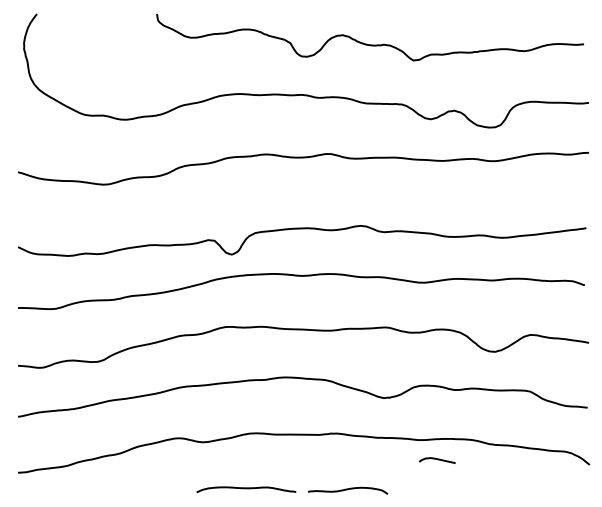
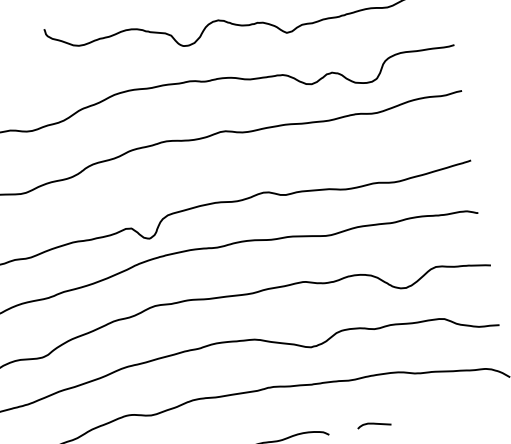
curve: (436, 459) -> (373, 424), moved

